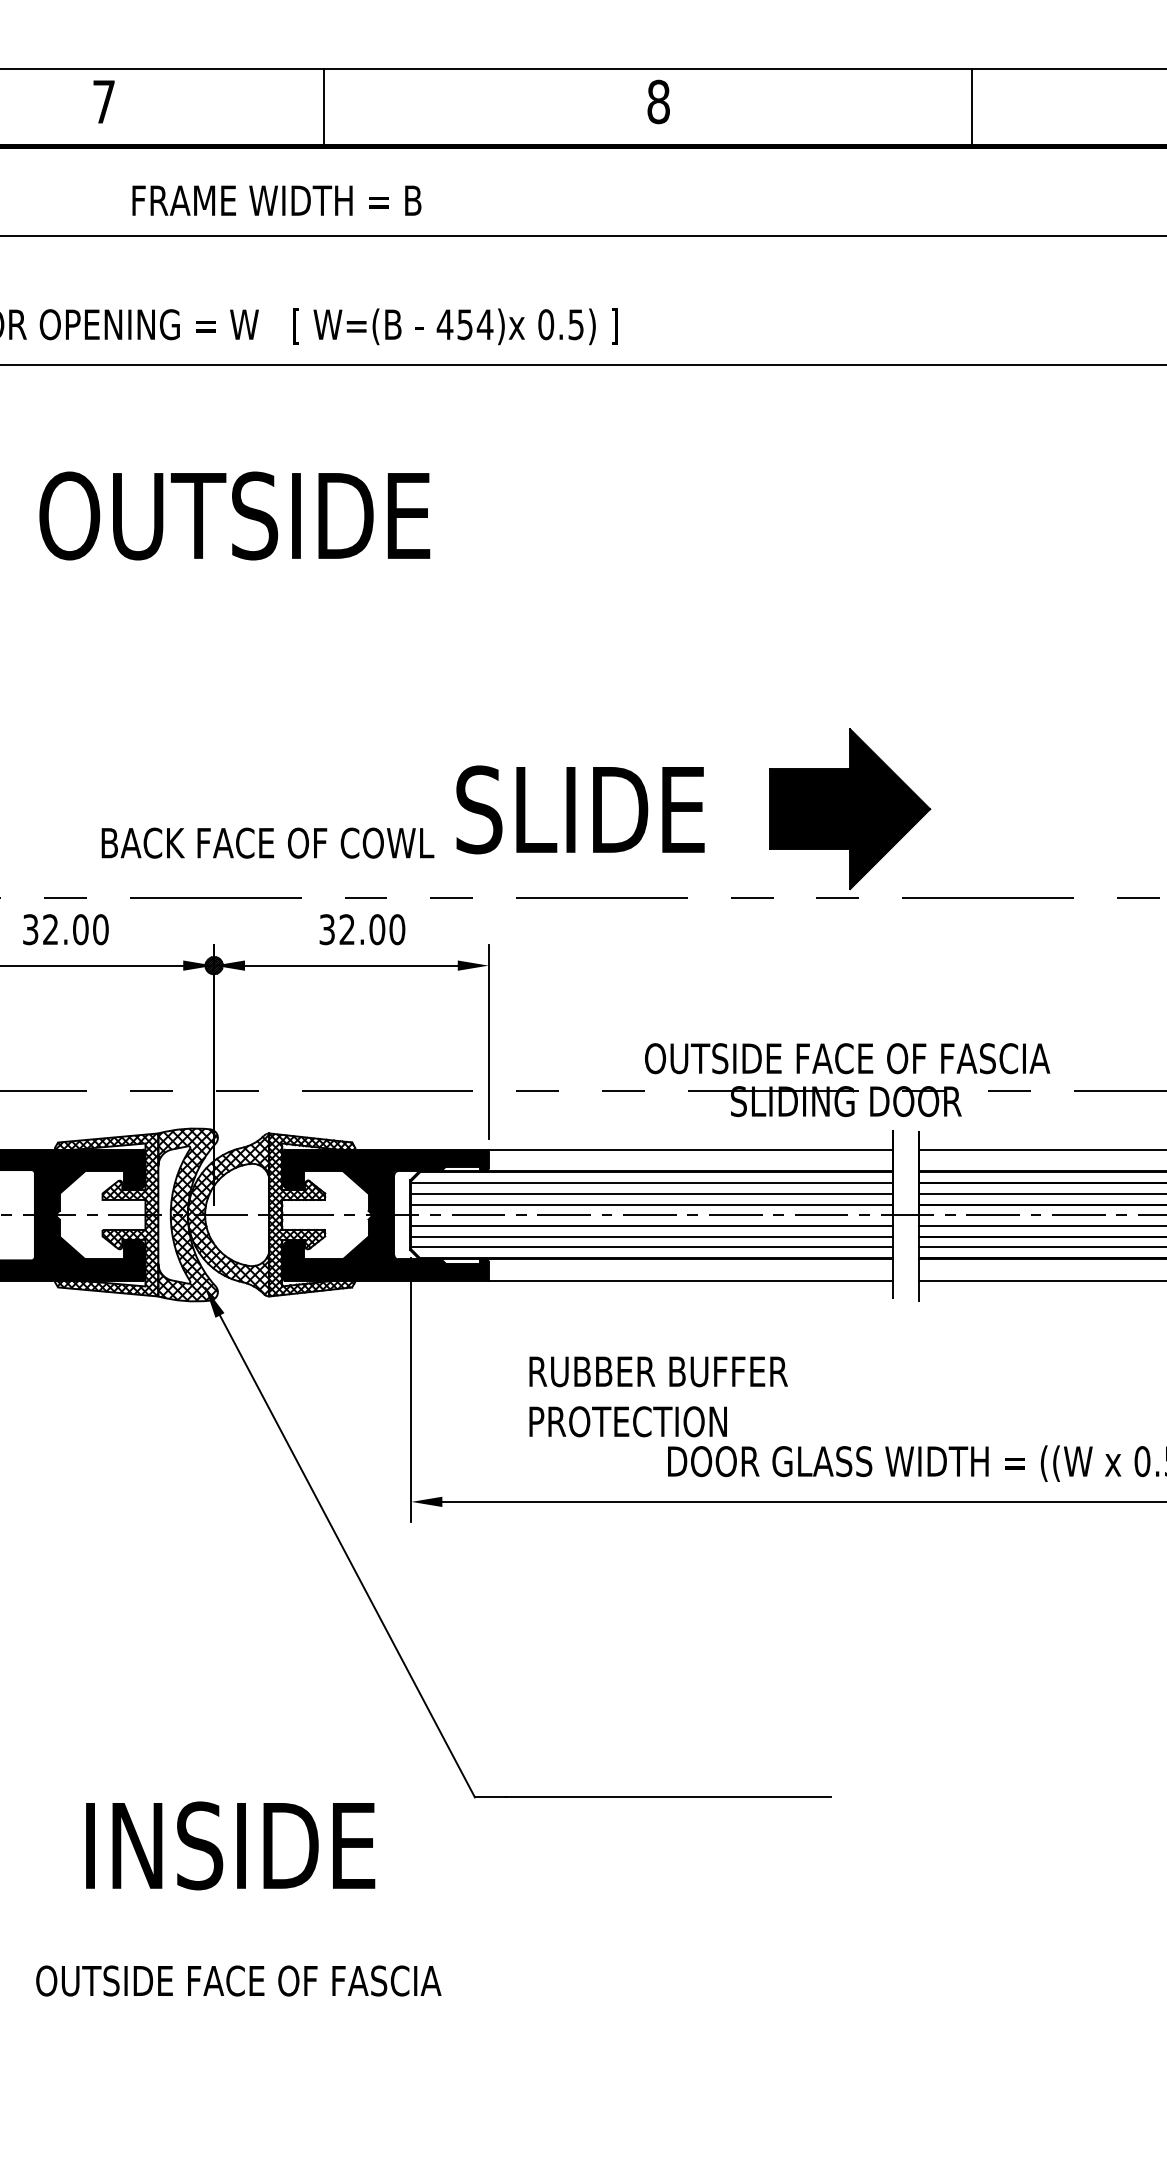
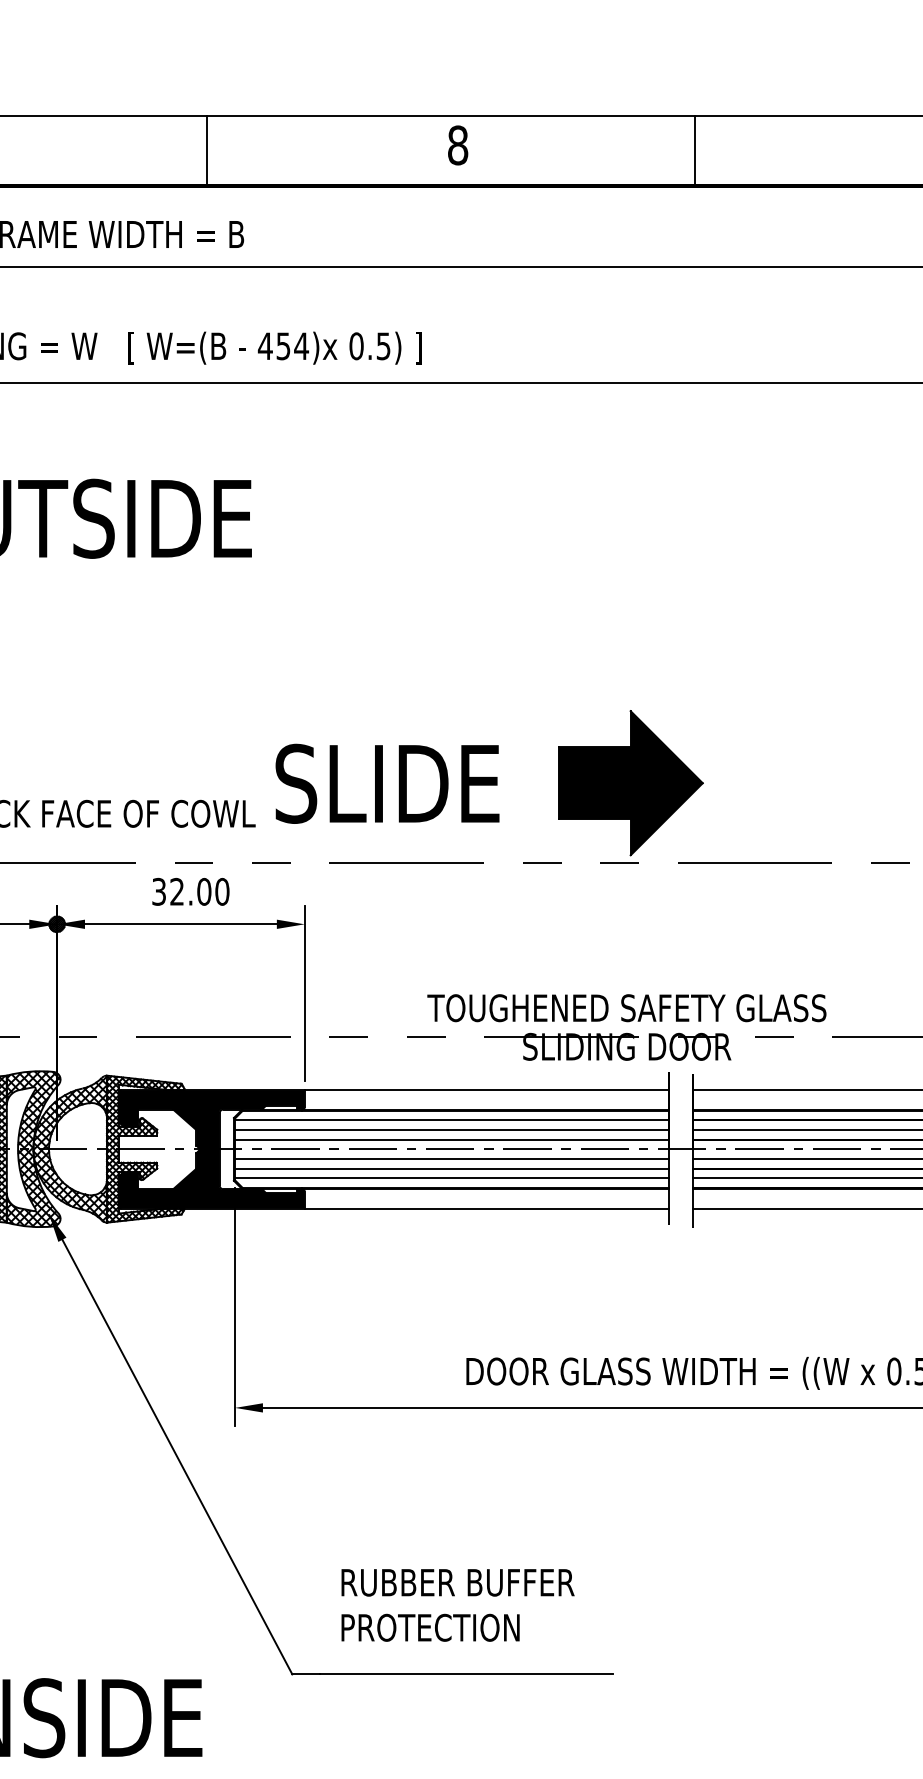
line: (323, 107) -> (207, 150), moved
line: (971, 107) -> (695, 150), moved
text: (845, 1058) -> (626, 1008), OUTSIDE FACE OF FASCIA -> TOUGHENED SAFETY GLASS
text: (658, 1396) -> (457, 1605), moved

